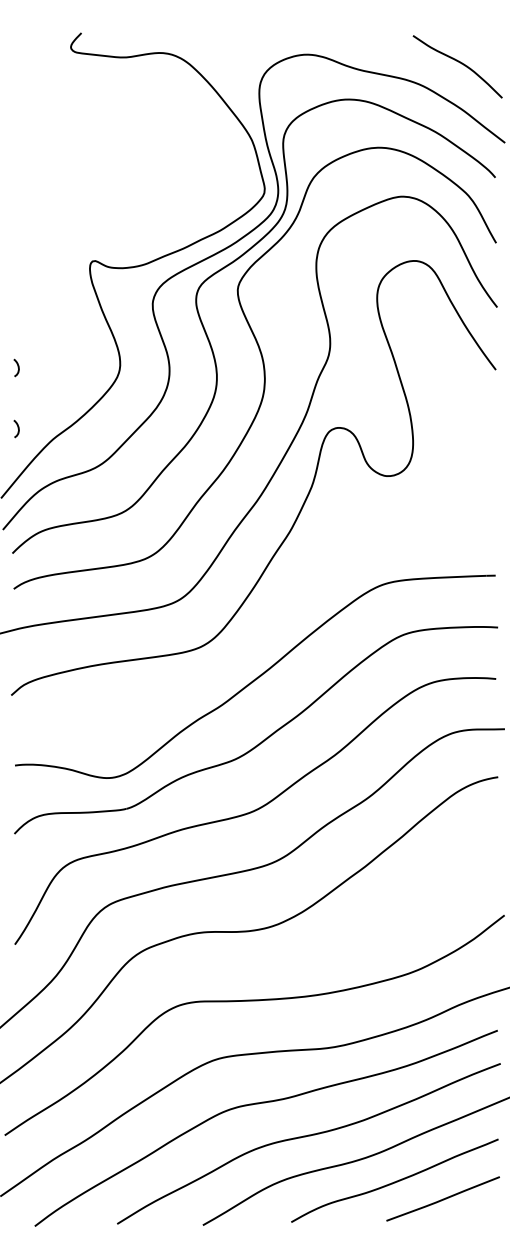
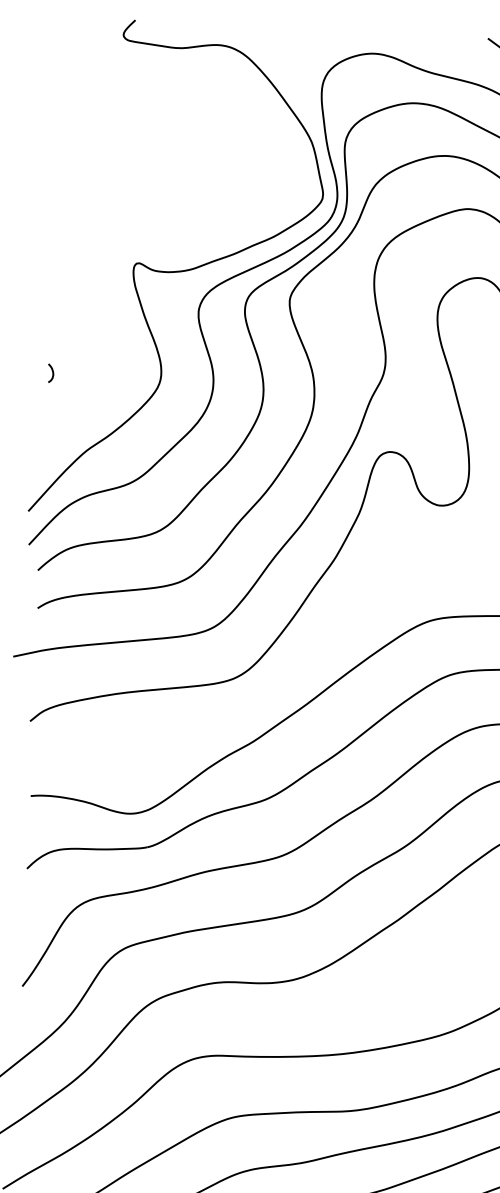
curve: (17, 428) -> (49, 437), removed

